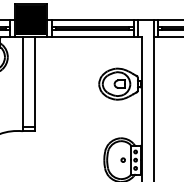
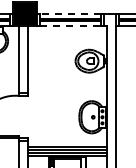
line: (92, 20) -> (70, 14), solid -> dashed
line: (93, 37) -> (71, 26), solid -> dashed

